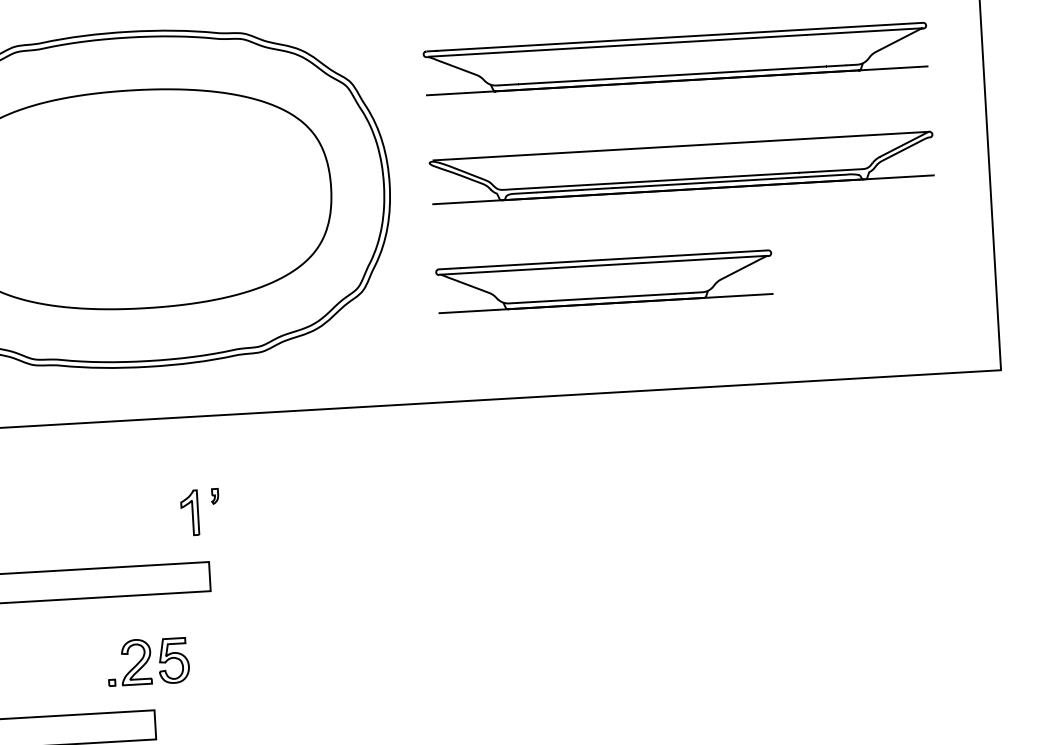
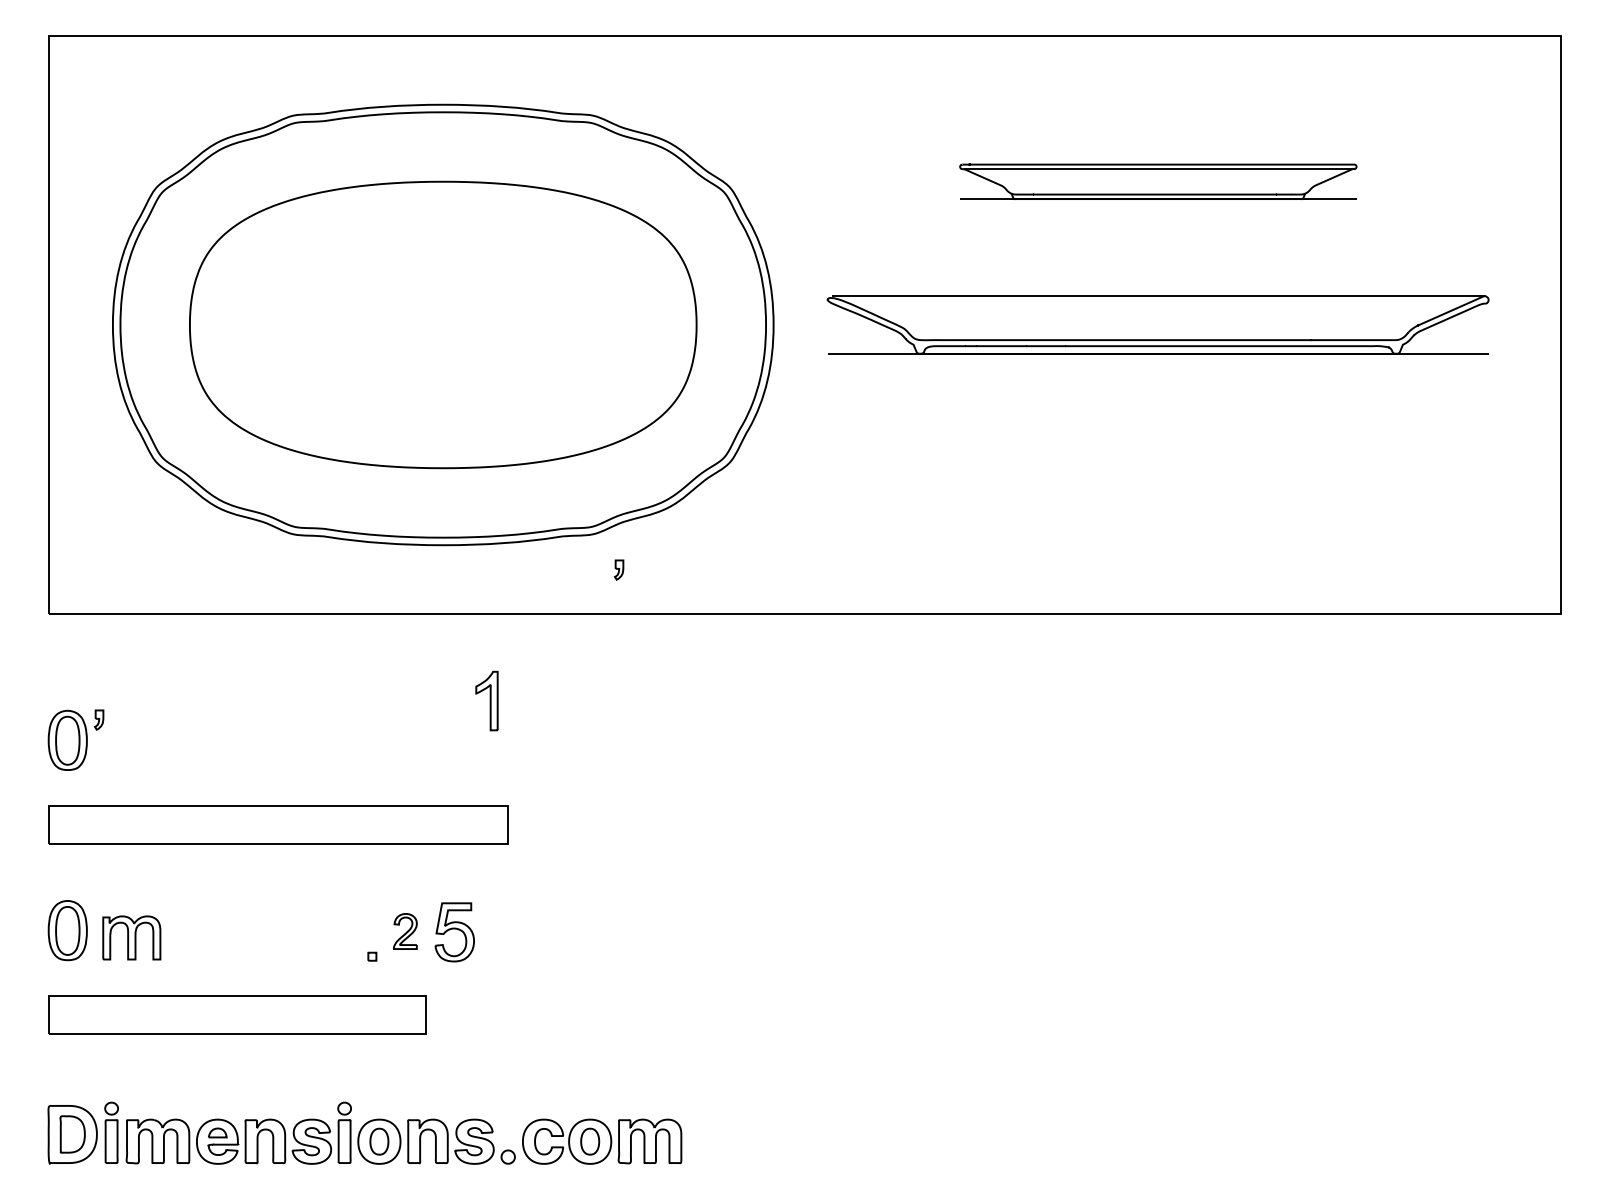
part: (676, 58) -> (1158, 181), size x0.6
part: (605, 281) -> (1048, 467), removed
part: (214, 495) -> (618, 569), moved
part: (189, 512) -> (486, 700), moved
part: (136, 662) -> (405, 931), size x0.6

